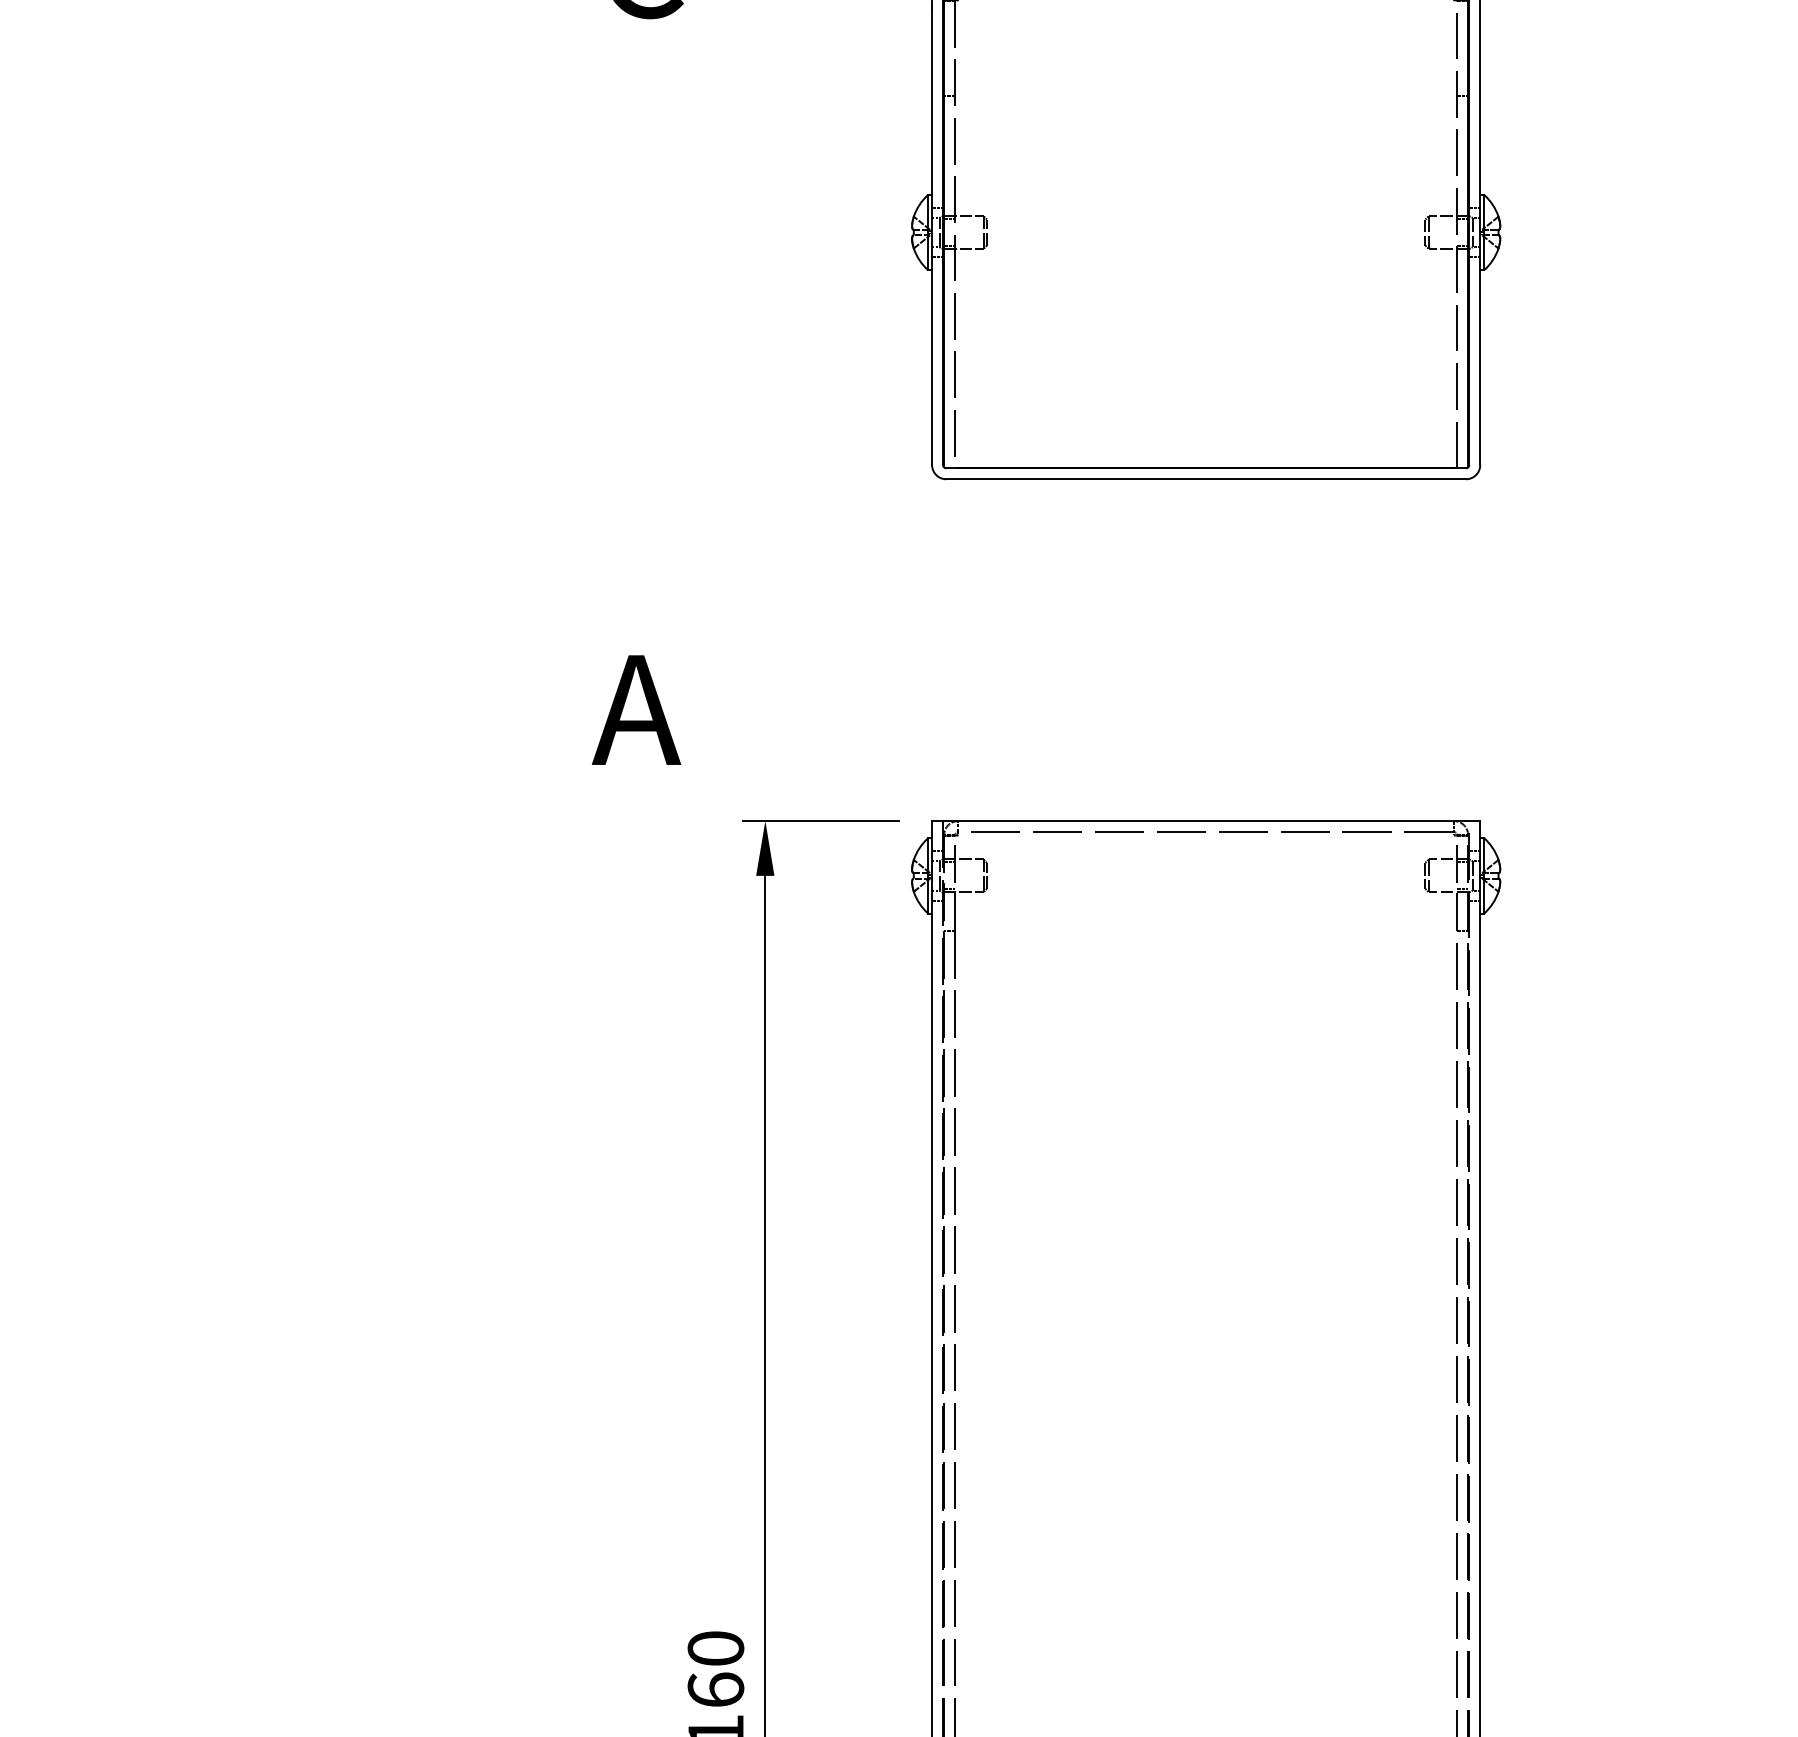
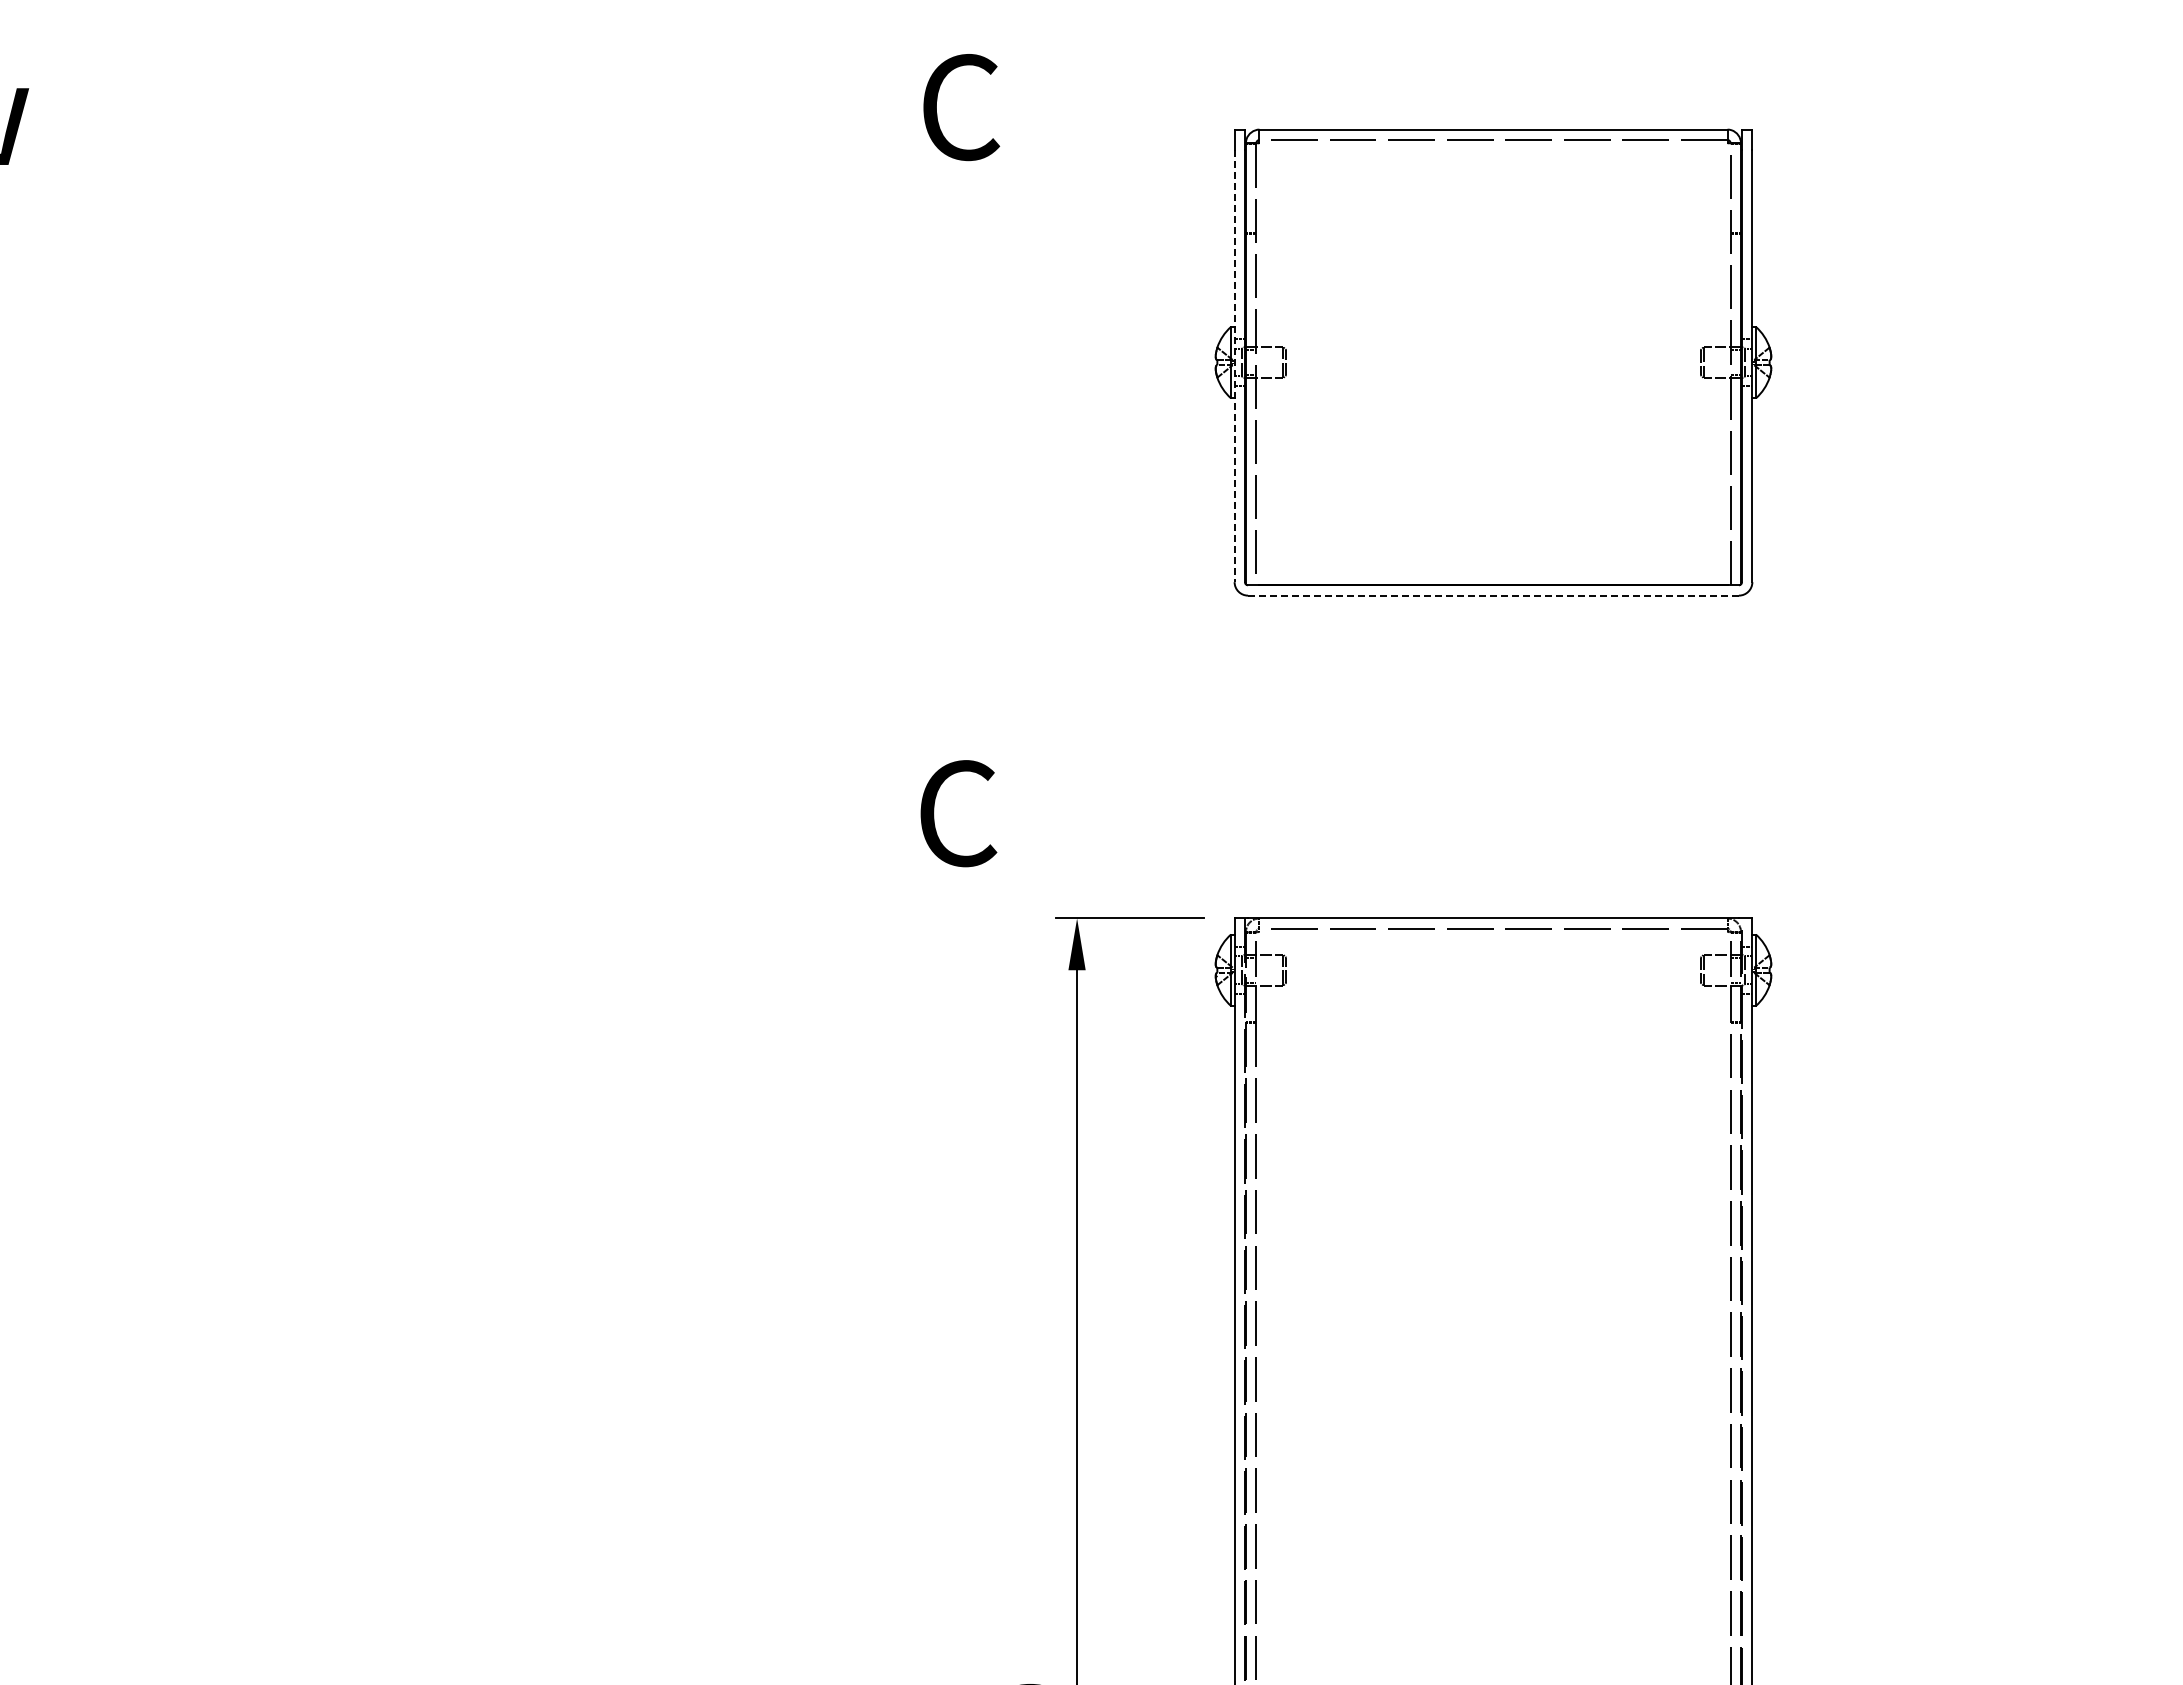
line: (931, 236) -> (1234, 366), solid -> dashed
line: (1205, 479) -> (1492, 595), solid -> dashed
text: (636, 709) -> (955, 813), A -> C

